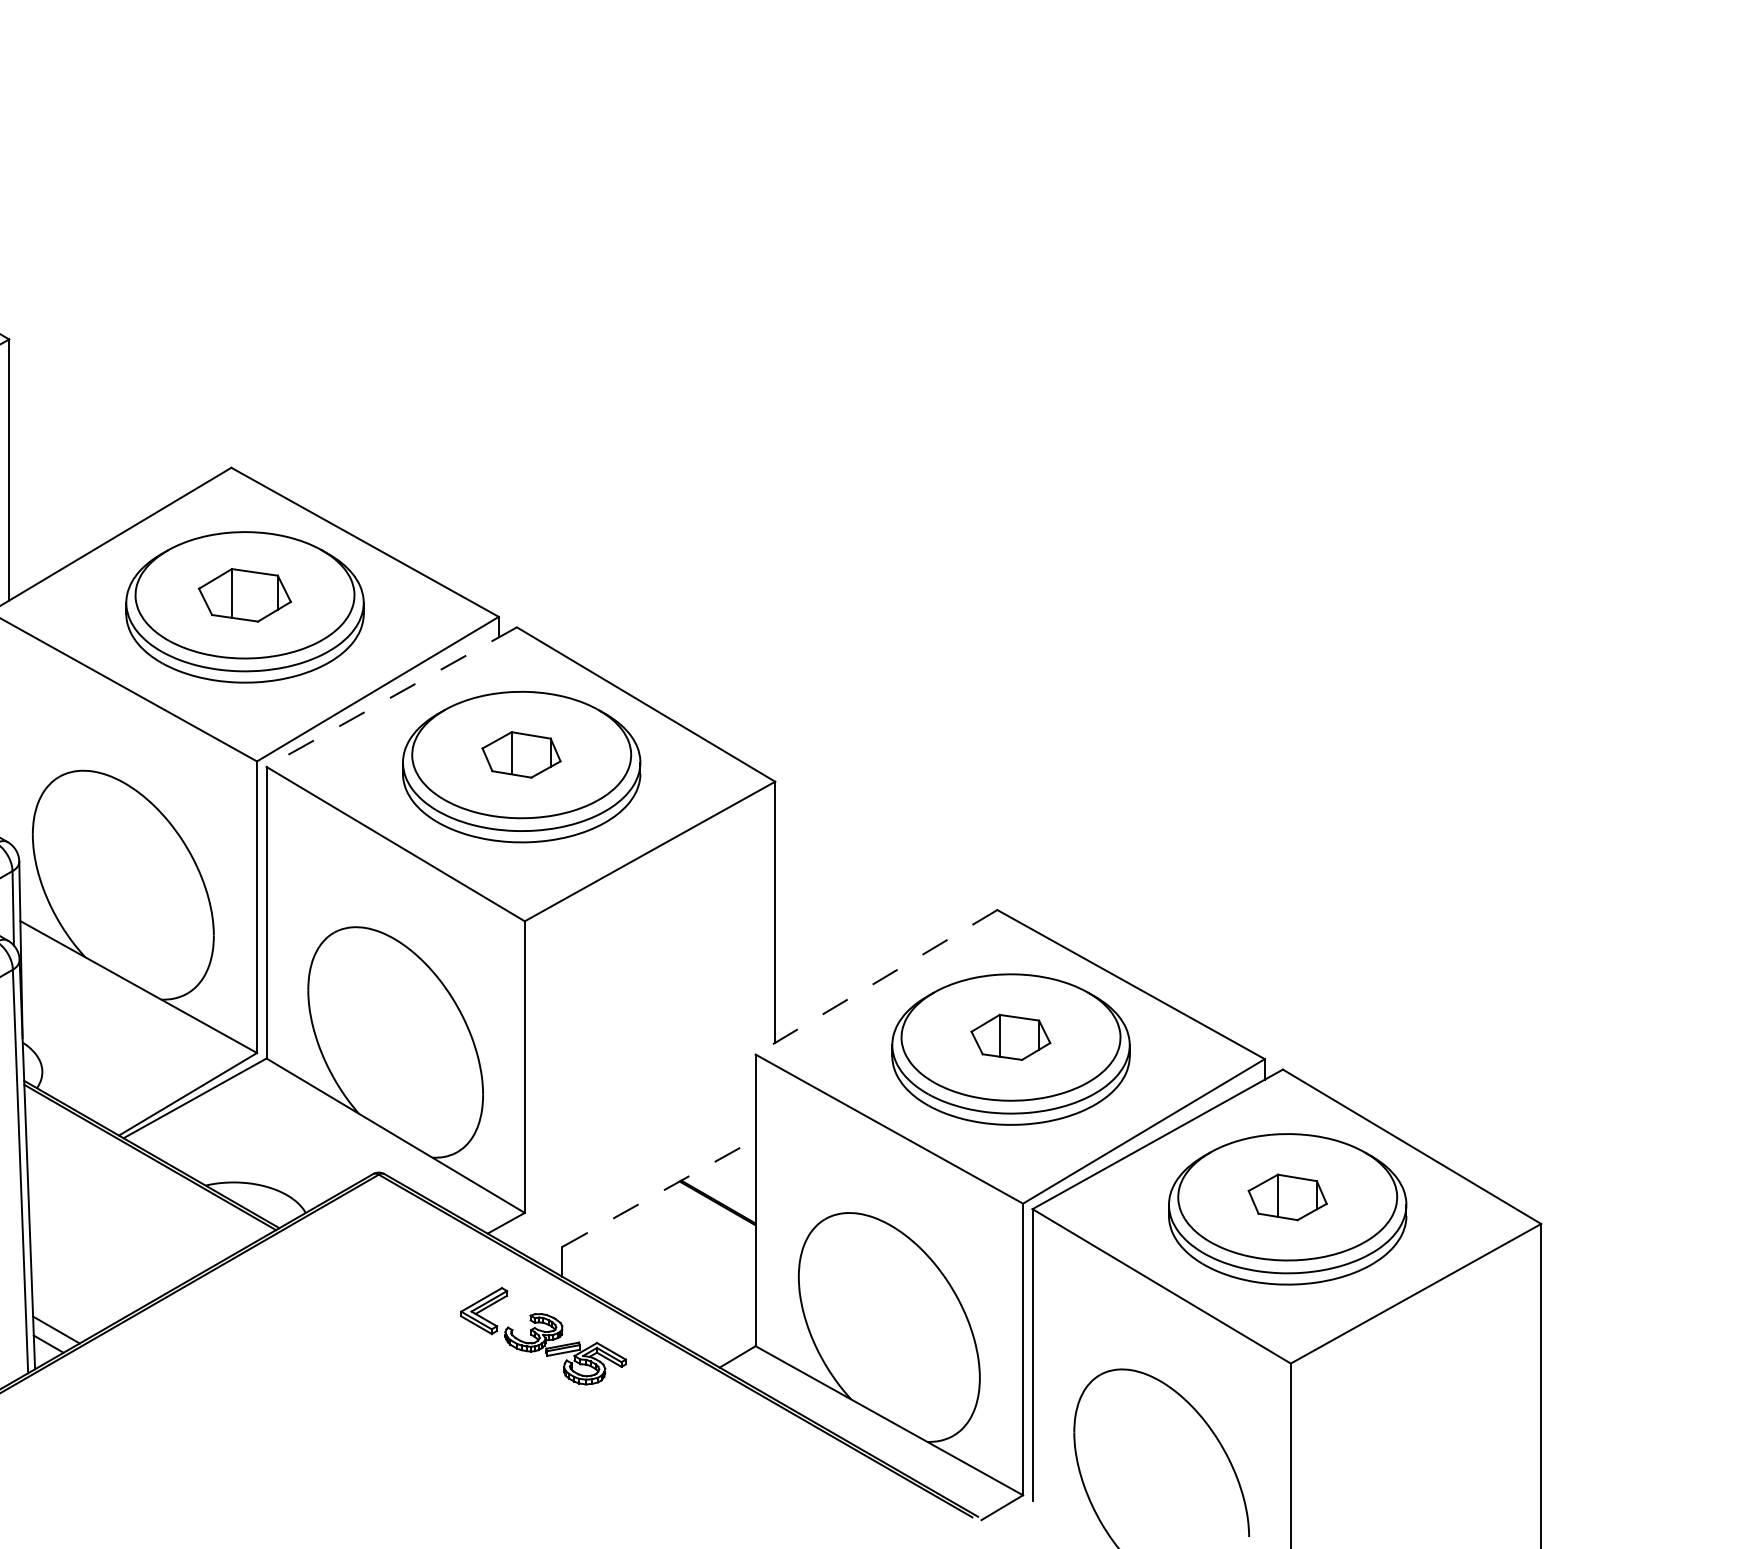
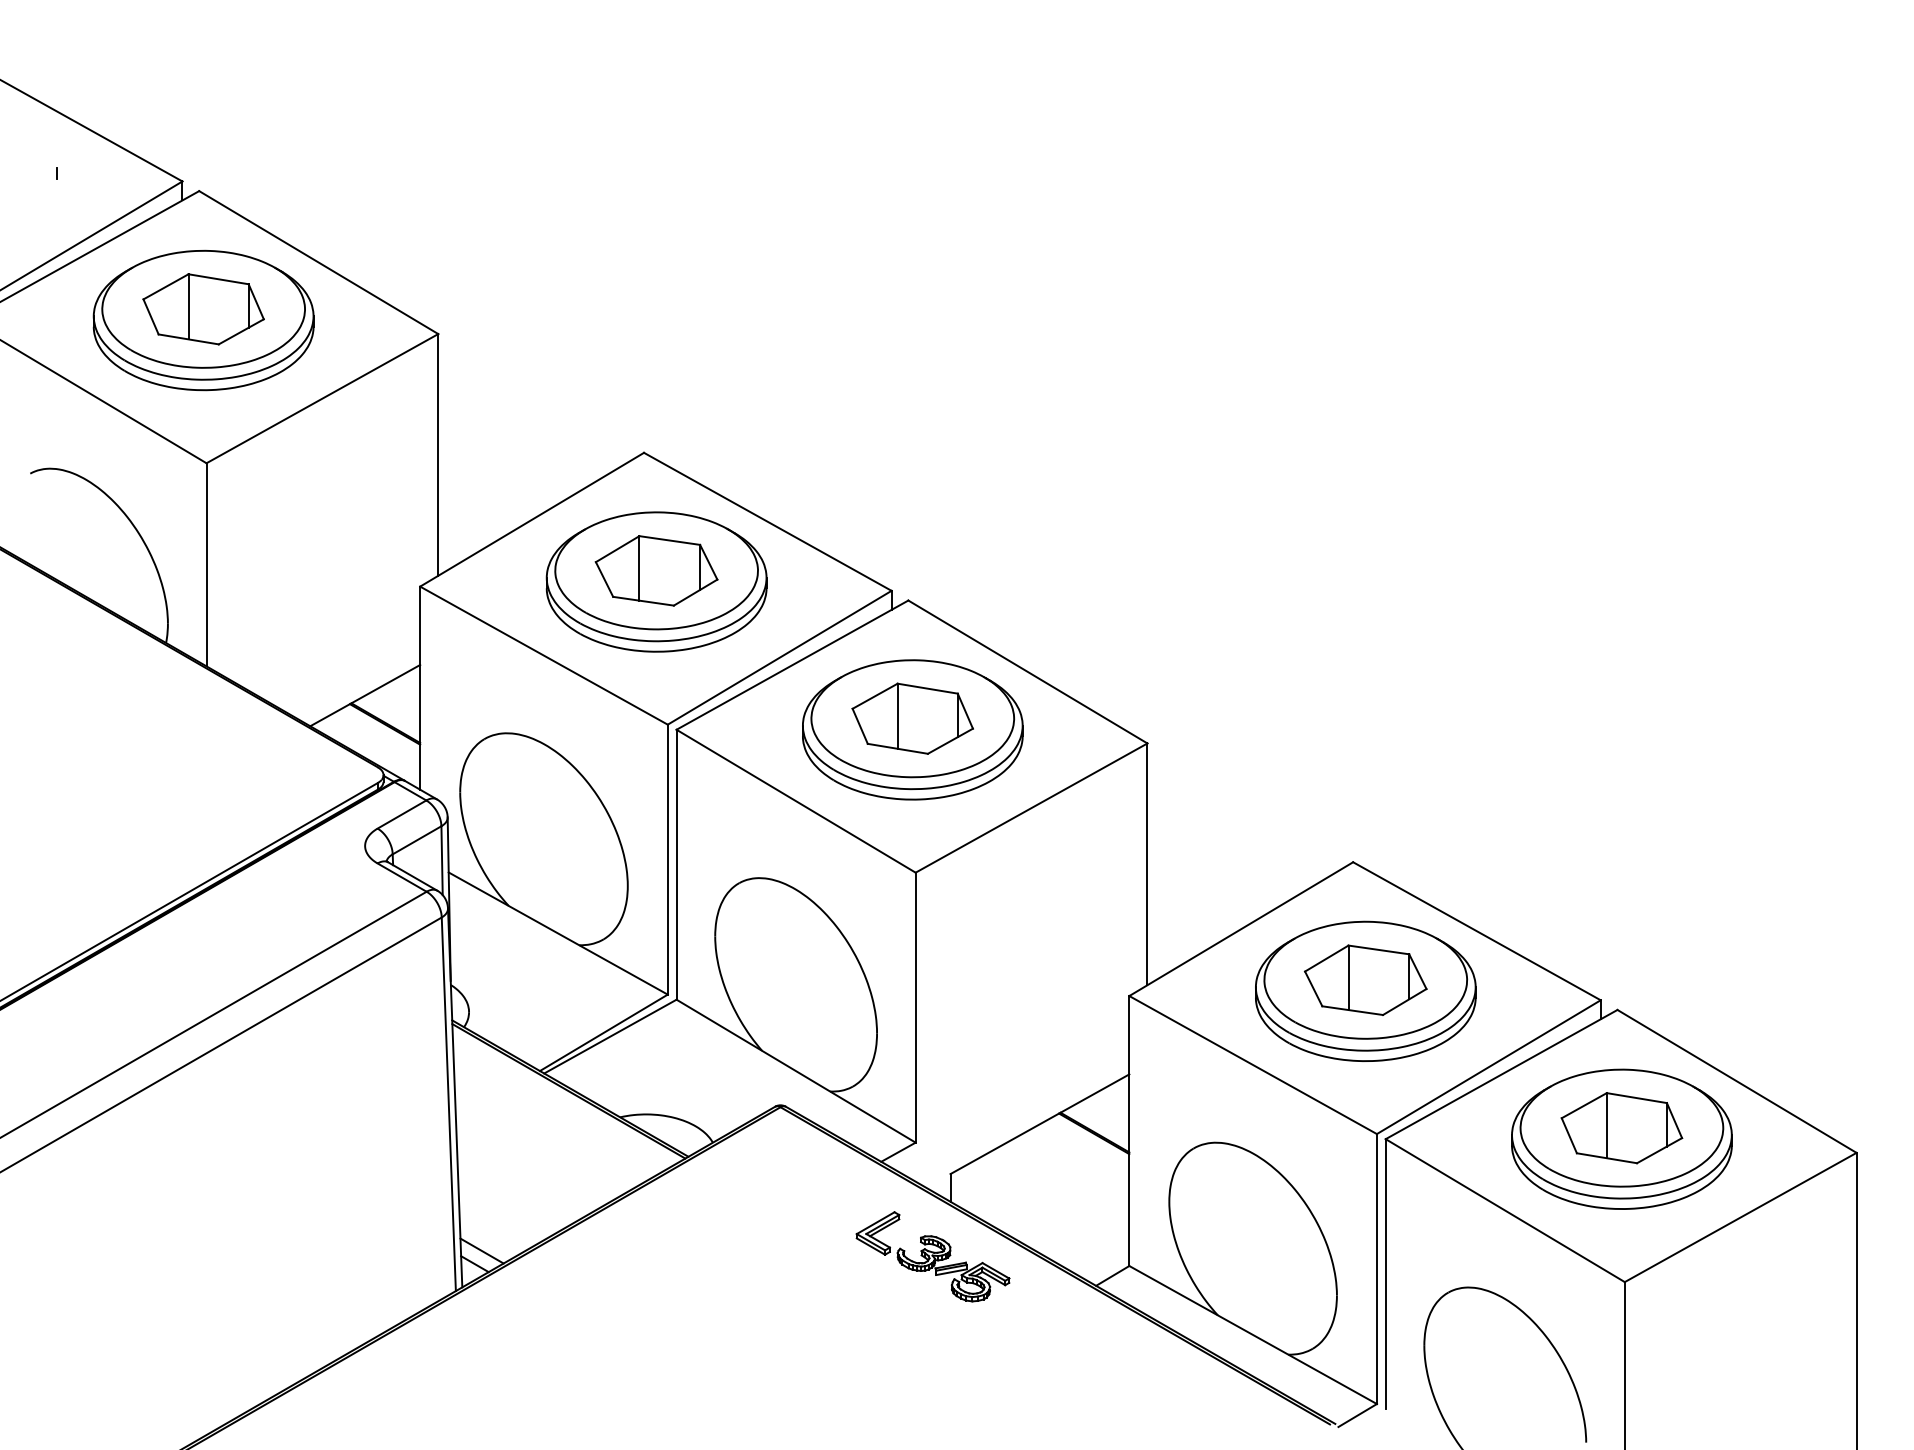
part: (244, 594) -> (656, 570), size x1.43
line: (391, 697) -> (792, 665), dashed -> solid
part: (521, 754) -> (912, 718), size x1.67
line: (875, 982) -> (1240, 929), dashed -> solid
part: (1010, 1036) -> (1365, 979), size x1.67
line: (659, 1192) -> (1040, 1123), dashed -> solid
part: (1287, 1197) -> (1621, 1128), size x1.67

